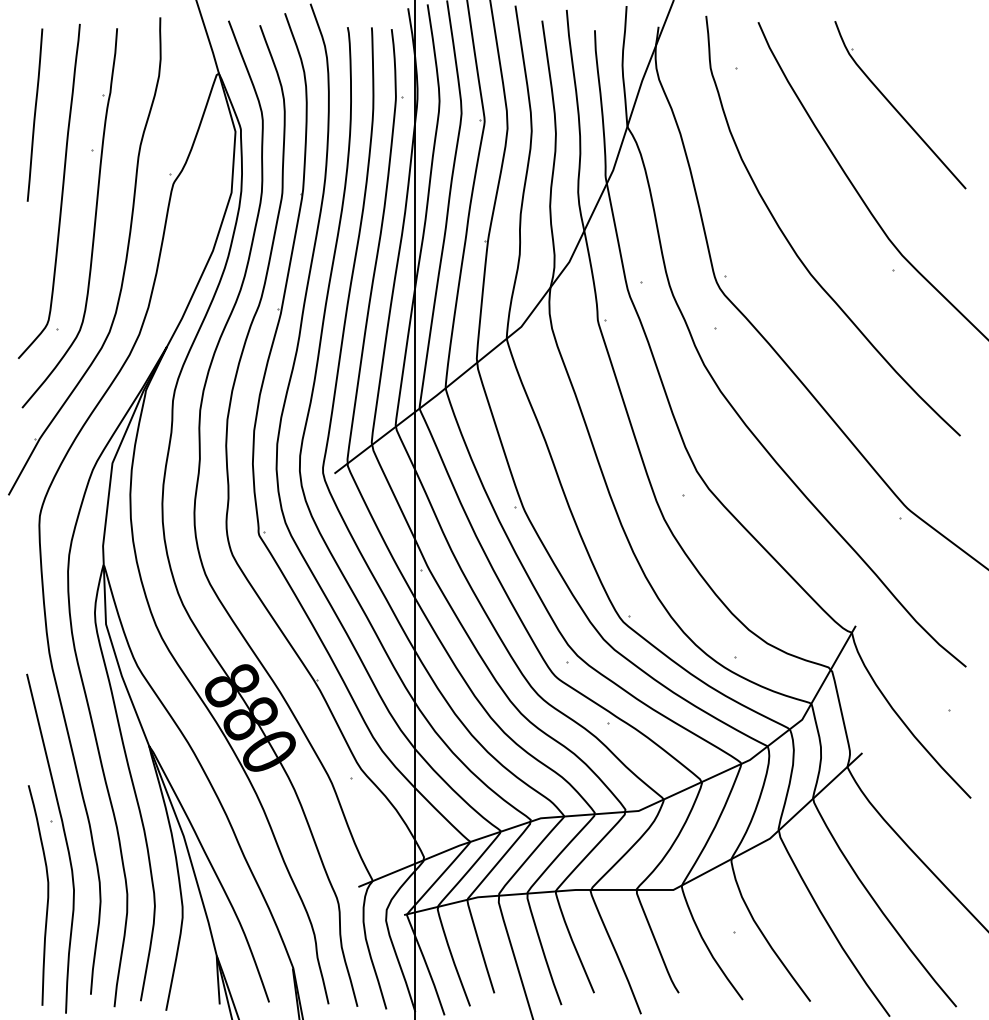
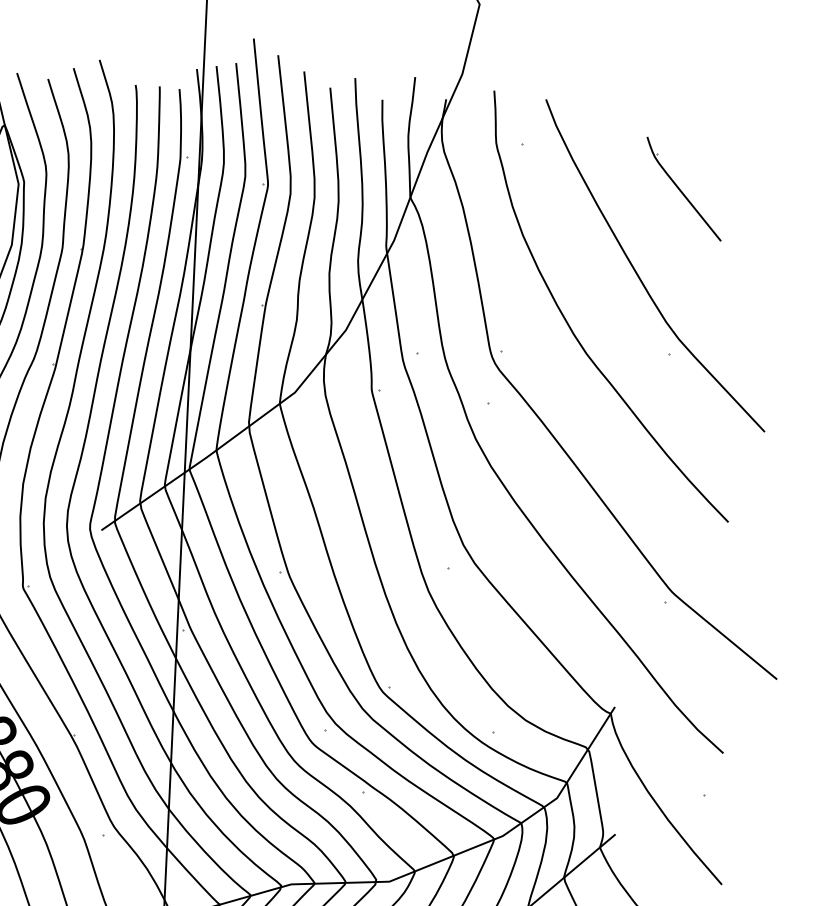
part: (900, 105) -> (684, 189), size x0.6

